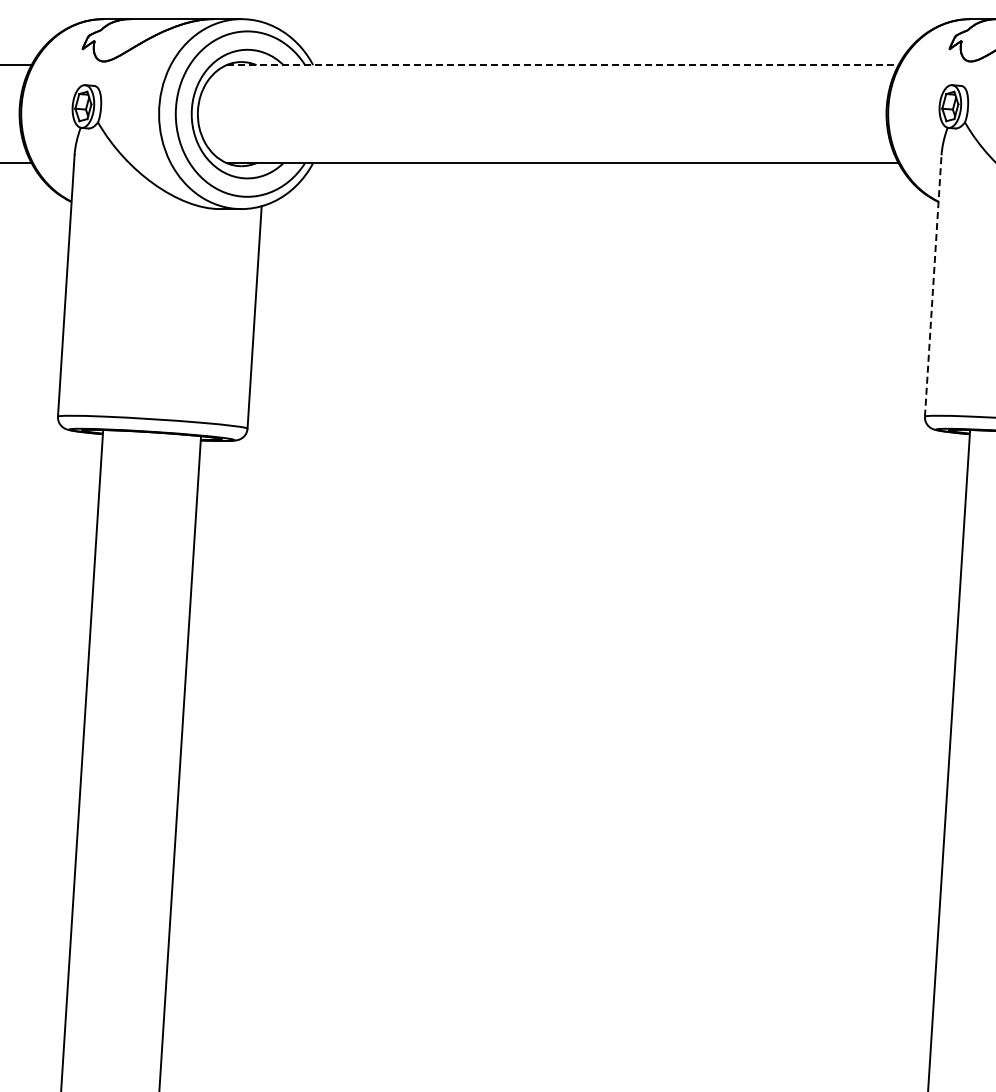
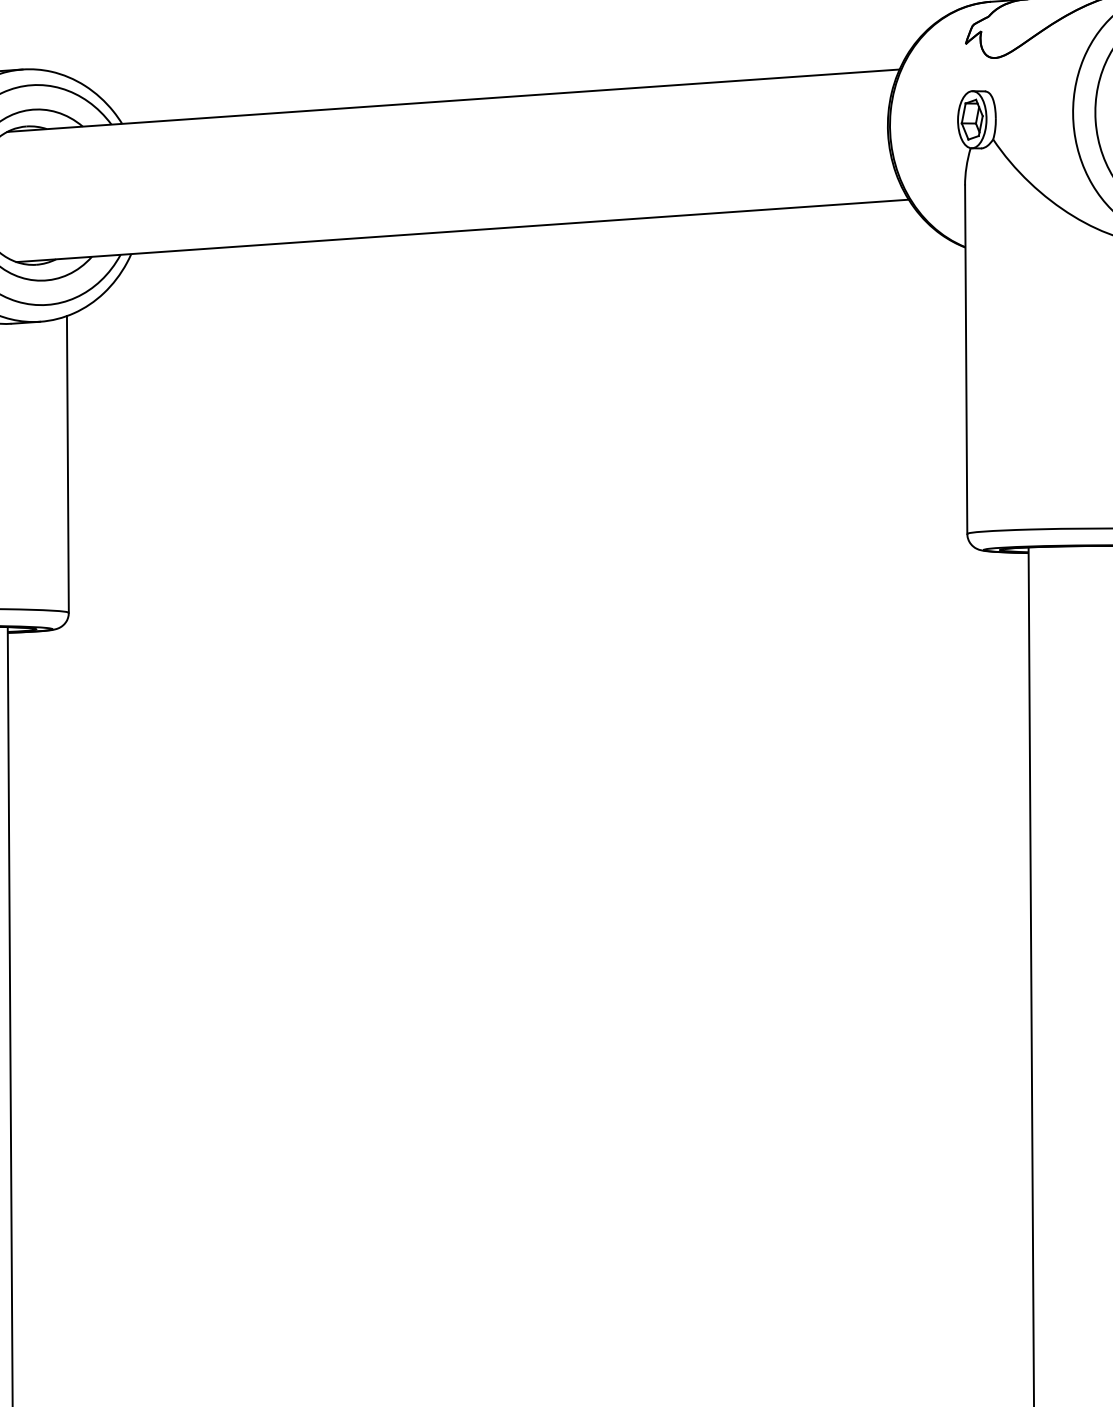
line: (562, 65) -> (453, 101), dashed -> solid
line: (933, 286) -> (966, 360), dashed -> solid

